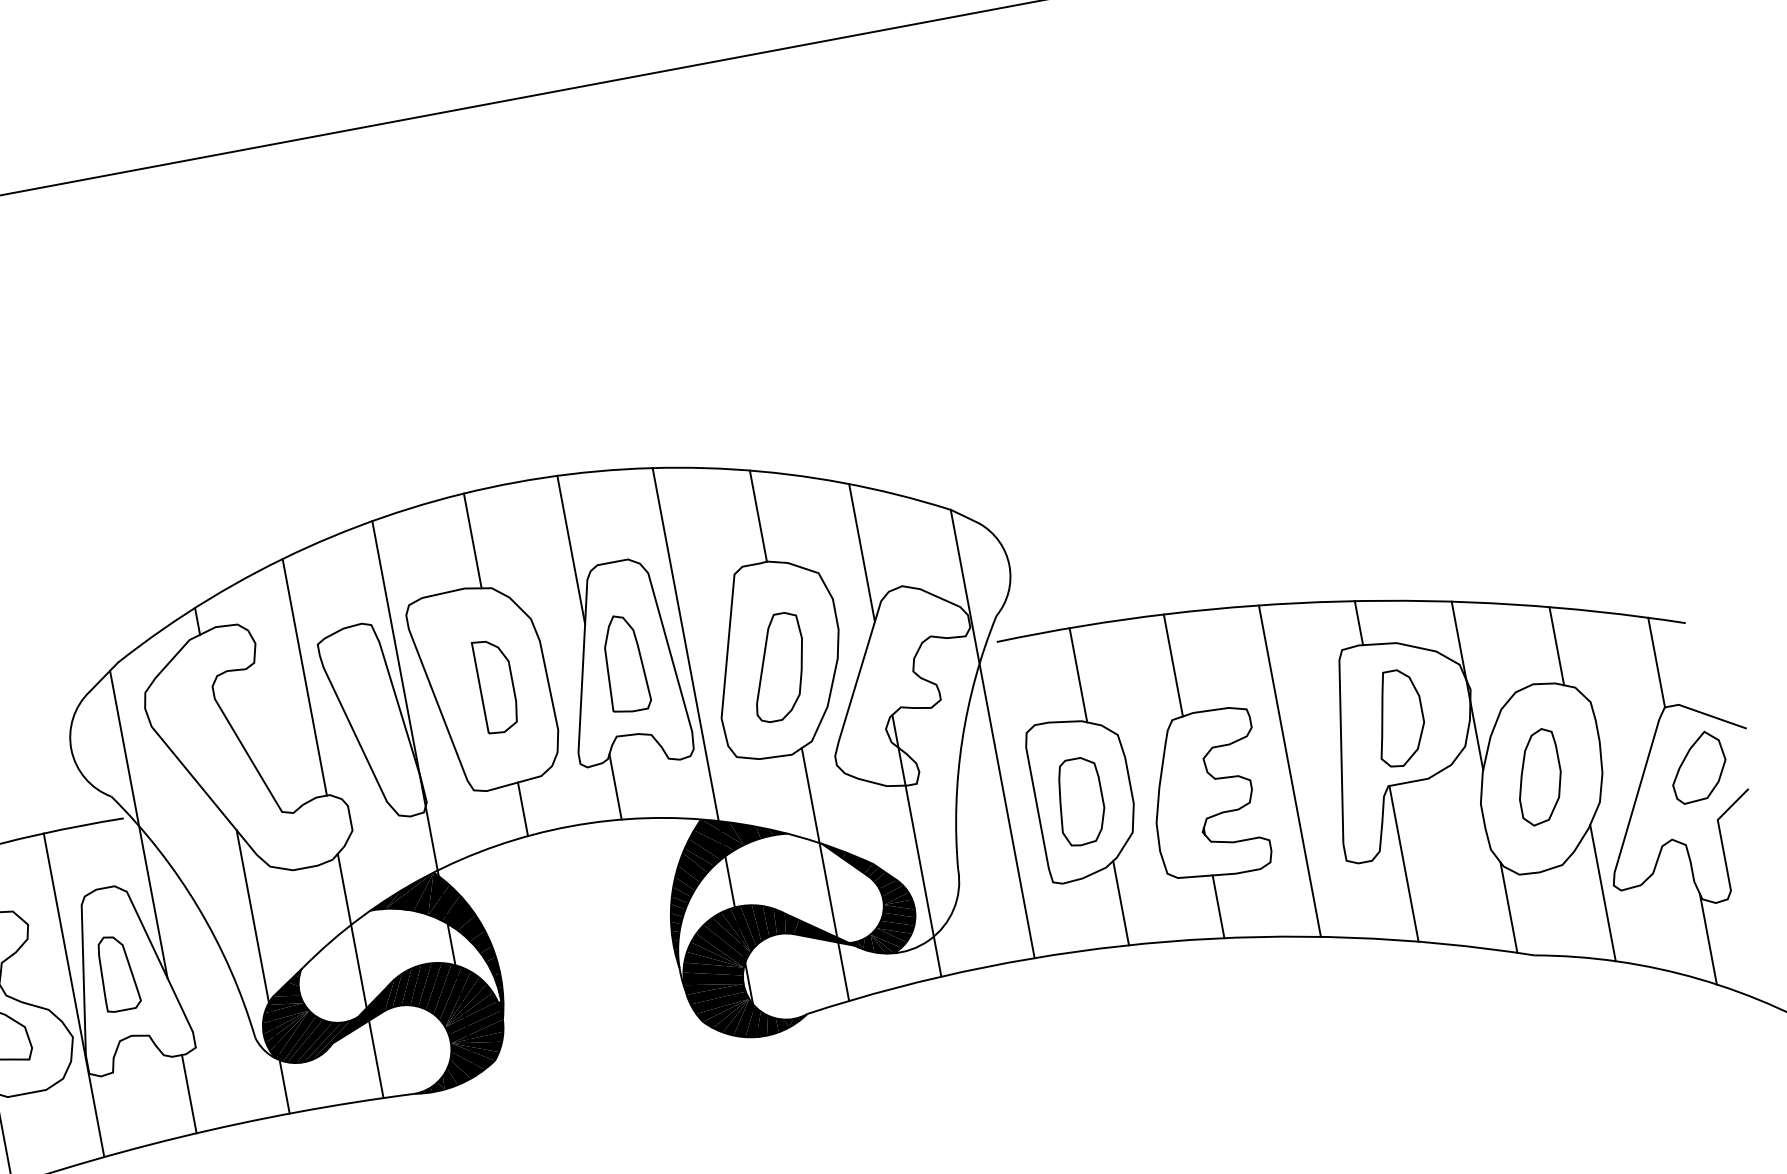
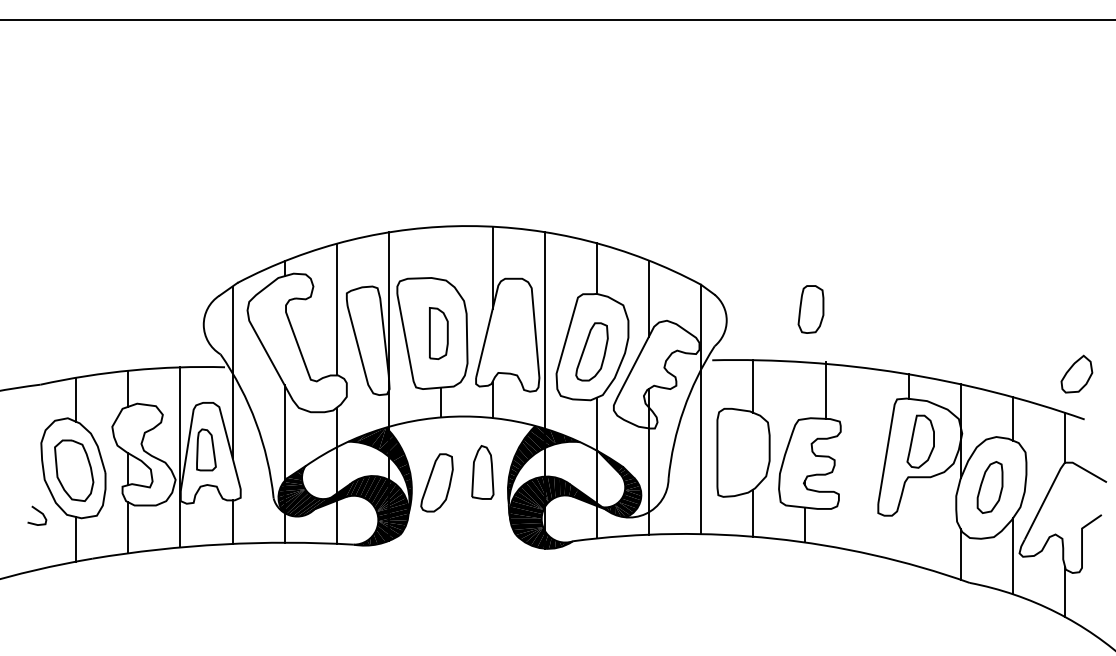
line: (472, 539) -> (440, 252), removed
part: (623, 663) -> (482, 472), moved
line: (1172, 665) -> (825, 390), moved
part: (1697, 766) -> (1076, 373), moved
line: (1289, 771) -> (856, 459), removed
part: (1079, 801) -> (810, 309), moved
line: (1403, 863) -> (908, 520), removed
part: (542, 954) -> (436, 482), added

